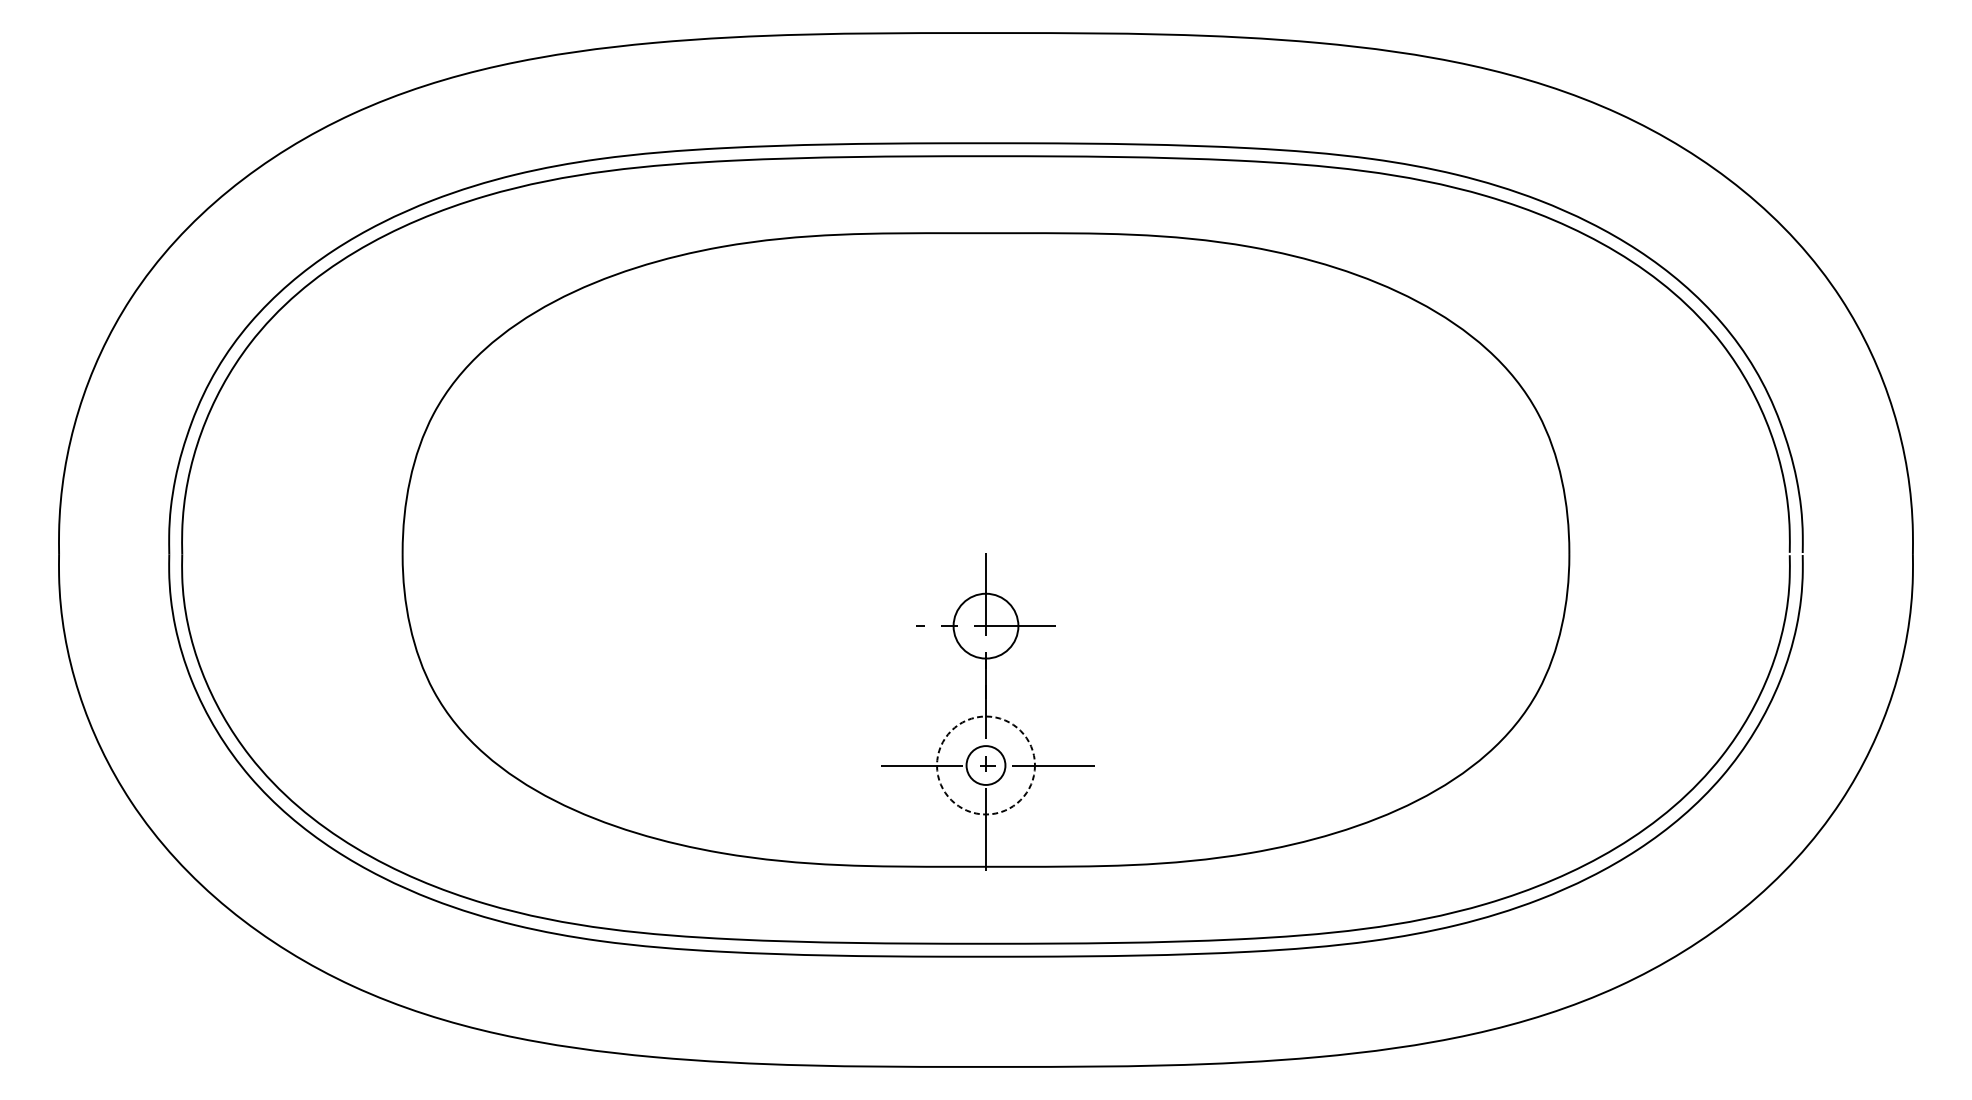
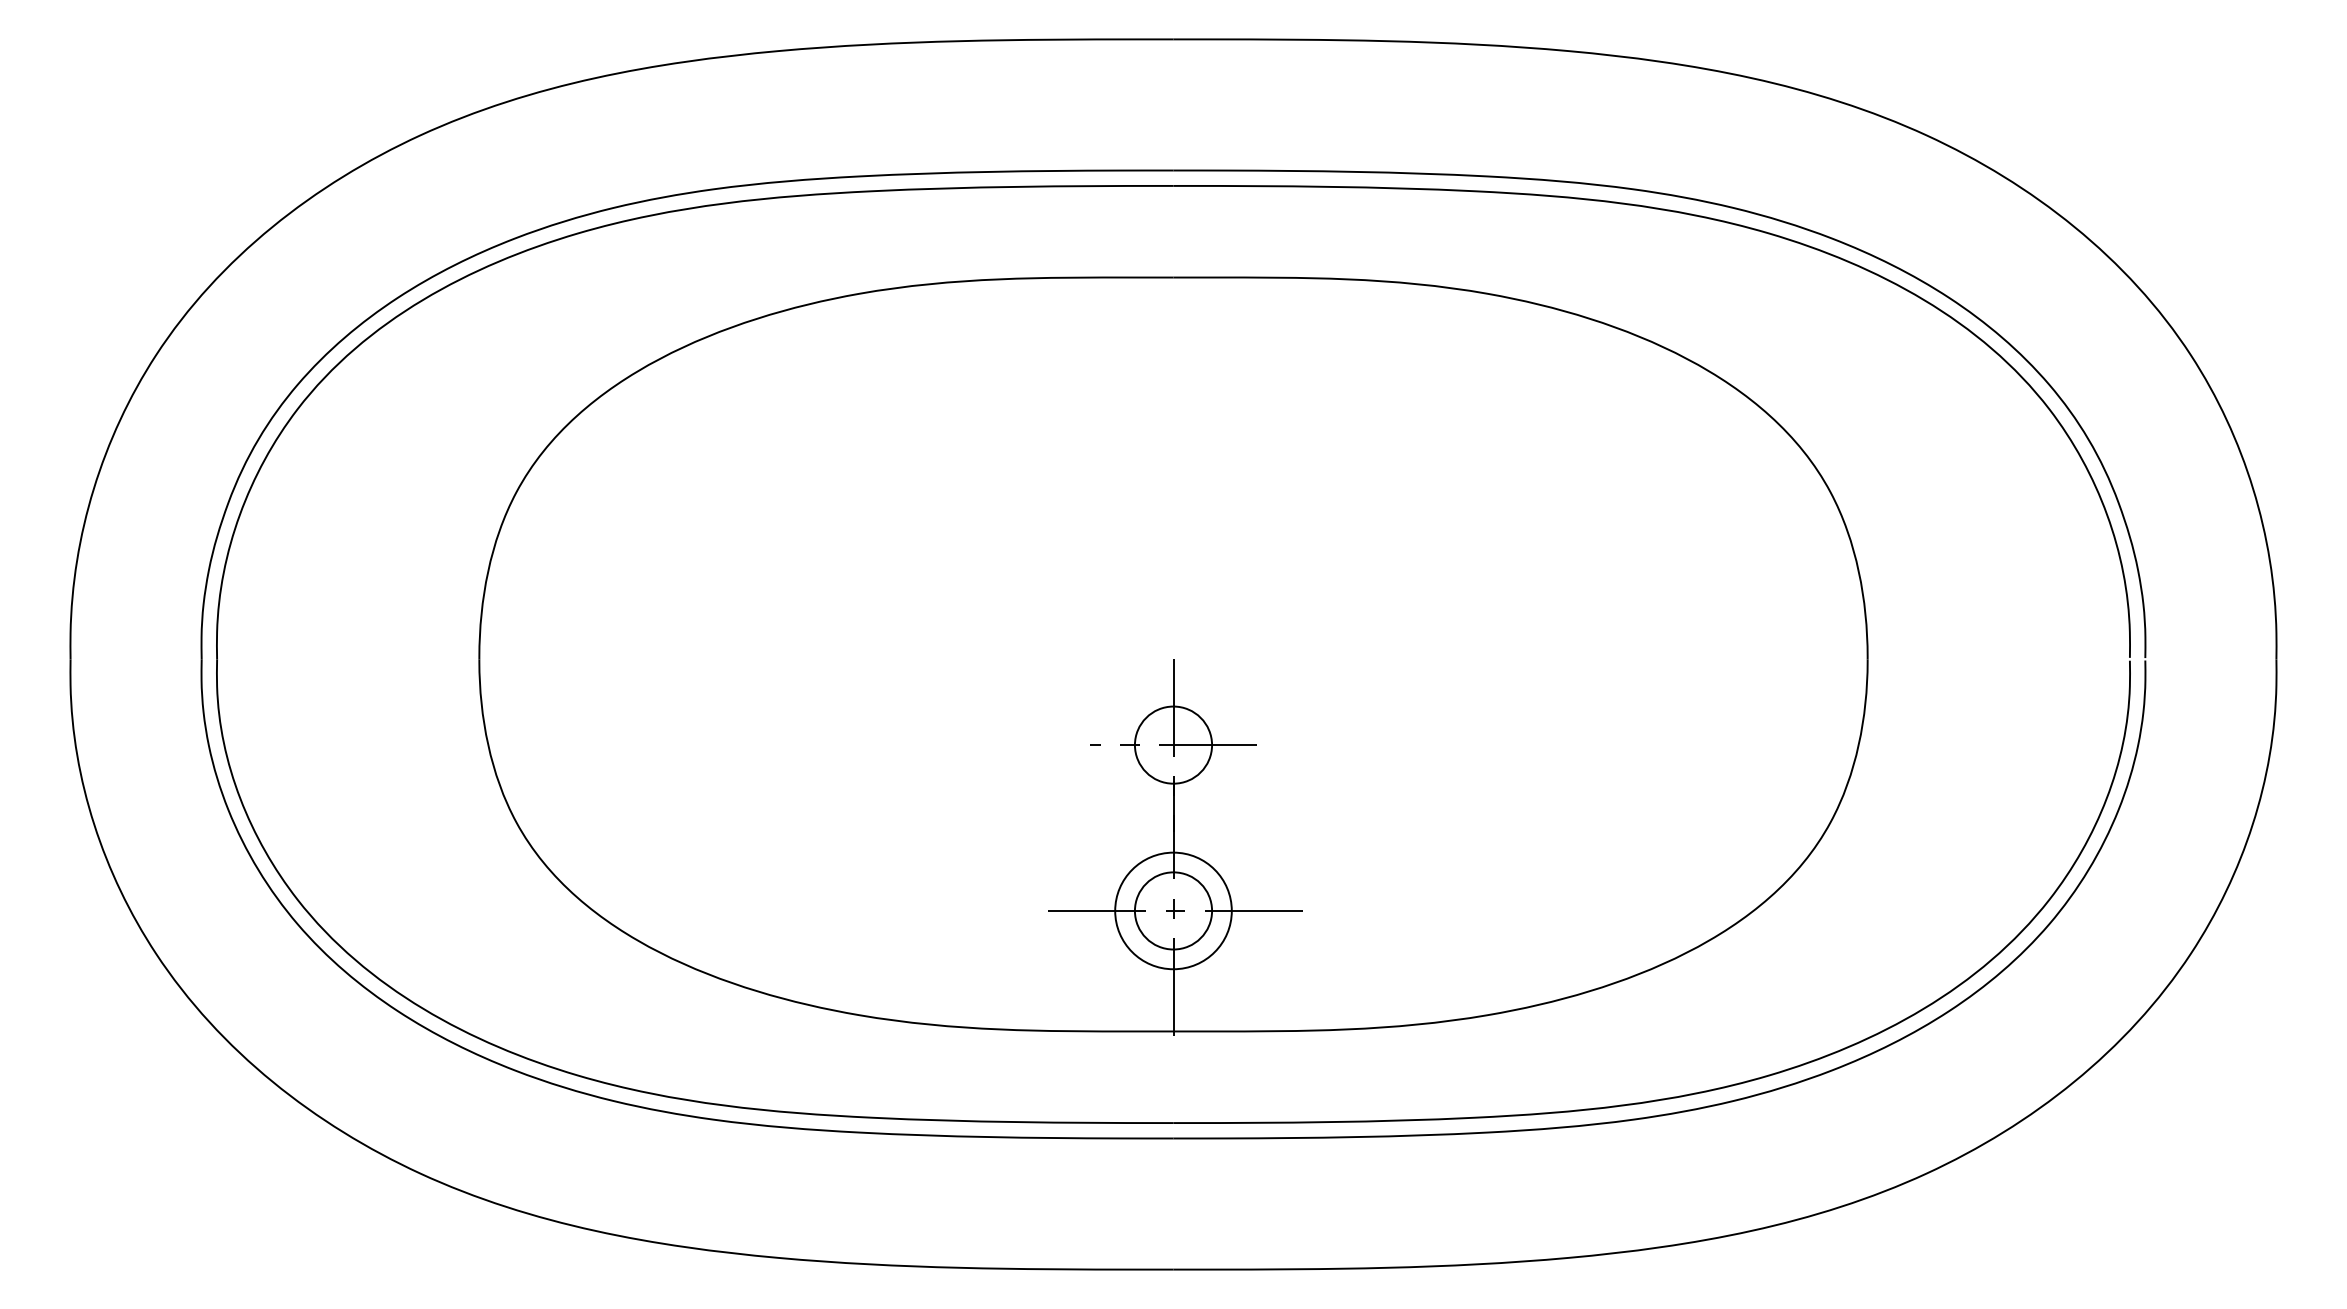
circle: (986, 765) -> (1173, 910), dashed -> solid
circle: (986, 765) -> (1173, 910), size x1.67

